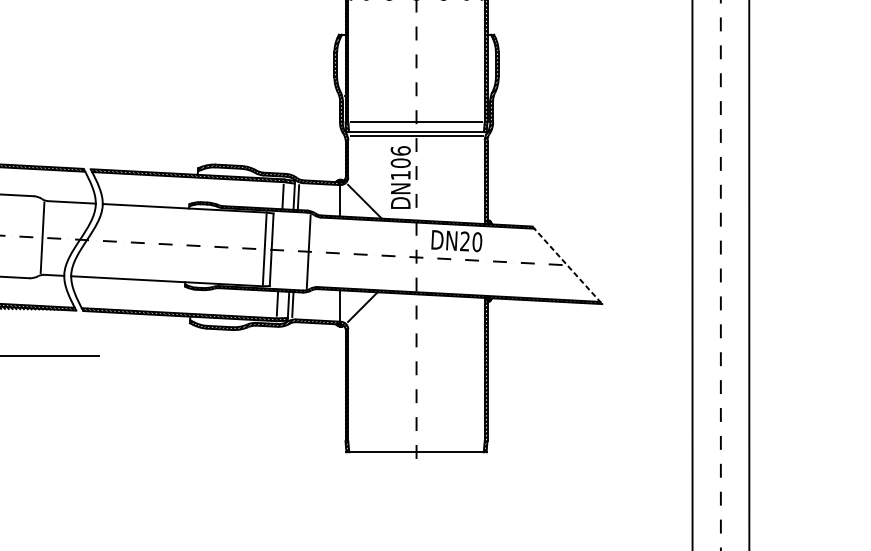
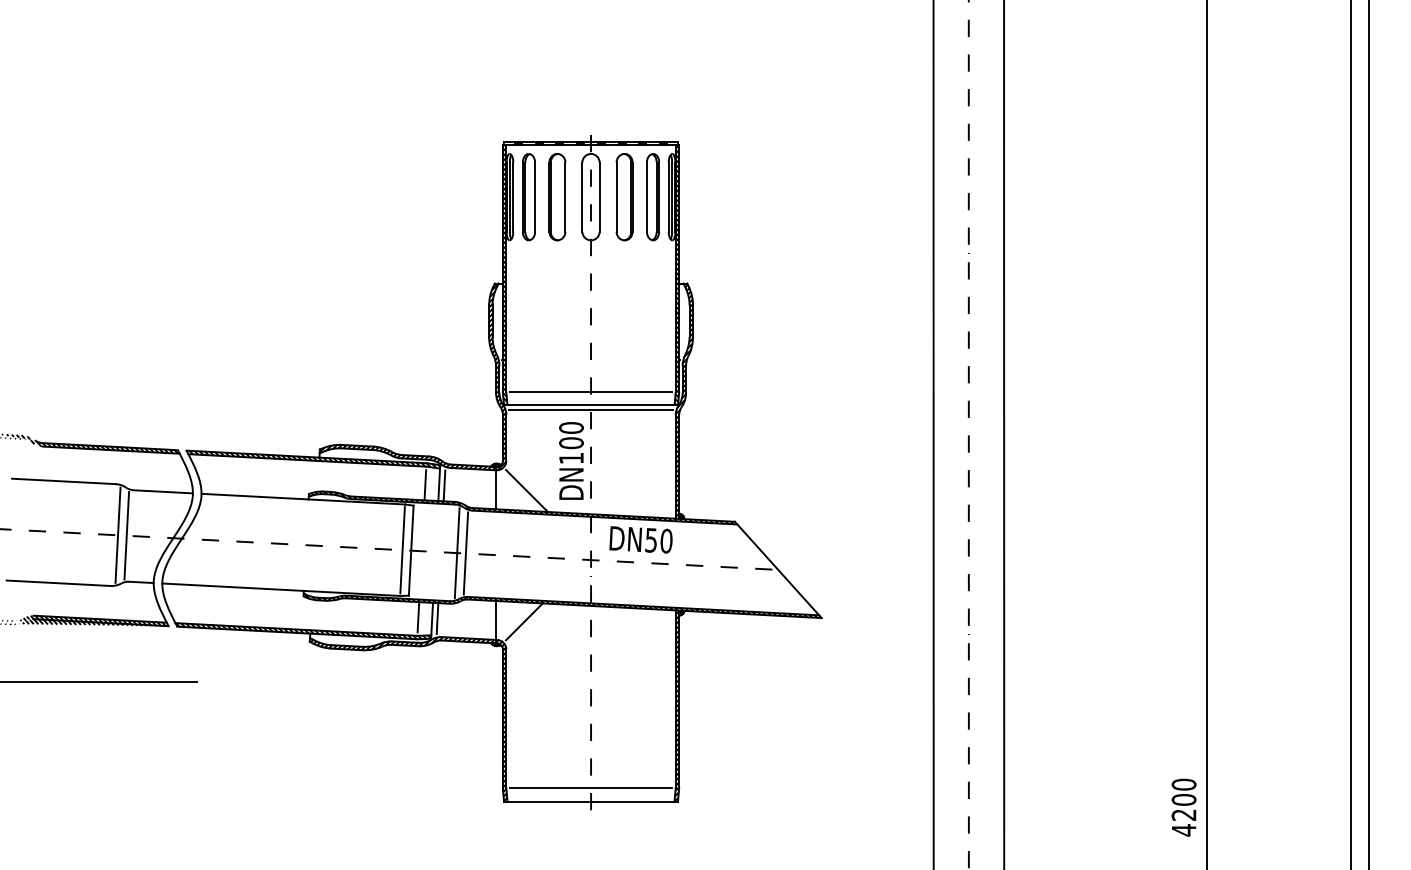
text: (400, 150) -> (571, 427), DN106 -> DN100
line: (35, 236) -> (117, 534), added
text: (464, 240) -> (650, 539), DN20 -> DN50
line: (315, 252) -> (465, 553), added
line: (567, 264) -> (778, 569), dashed -> solid
line: (416, 441) -> (590, 788), added

